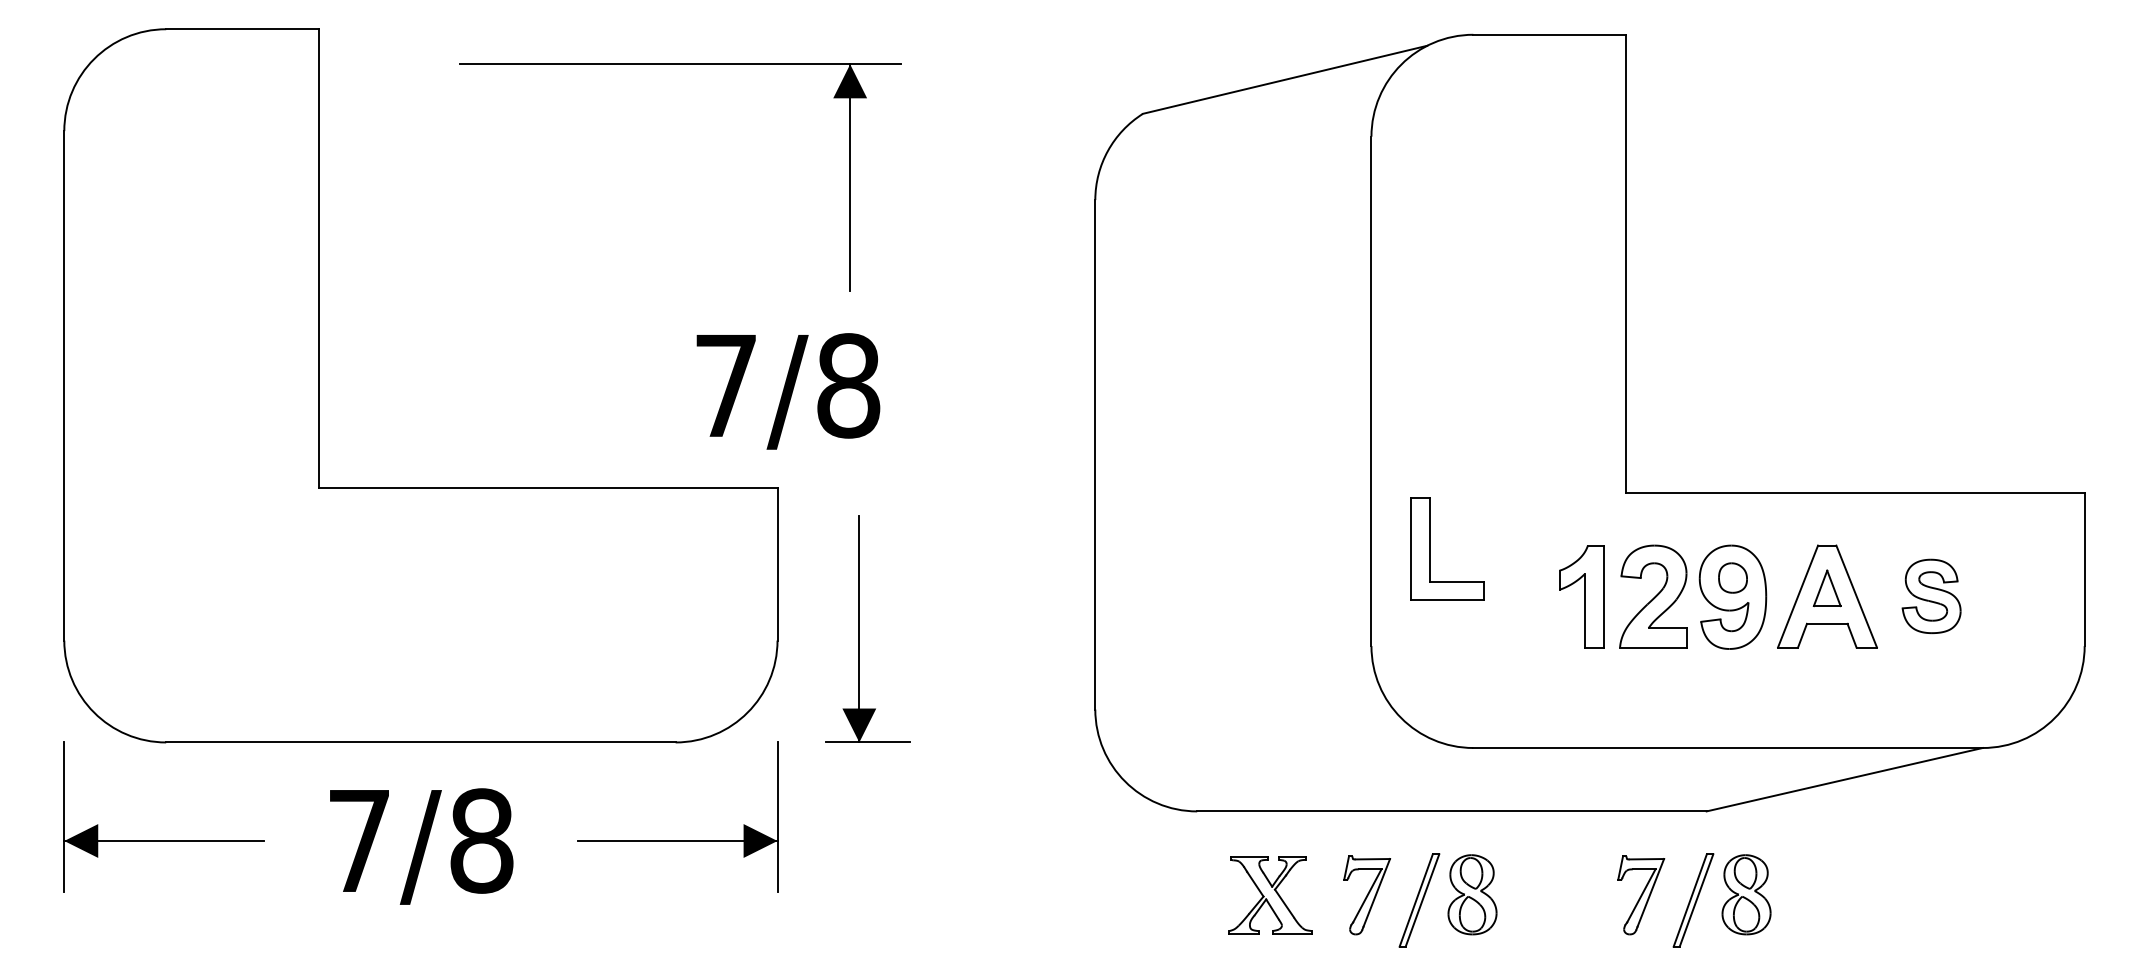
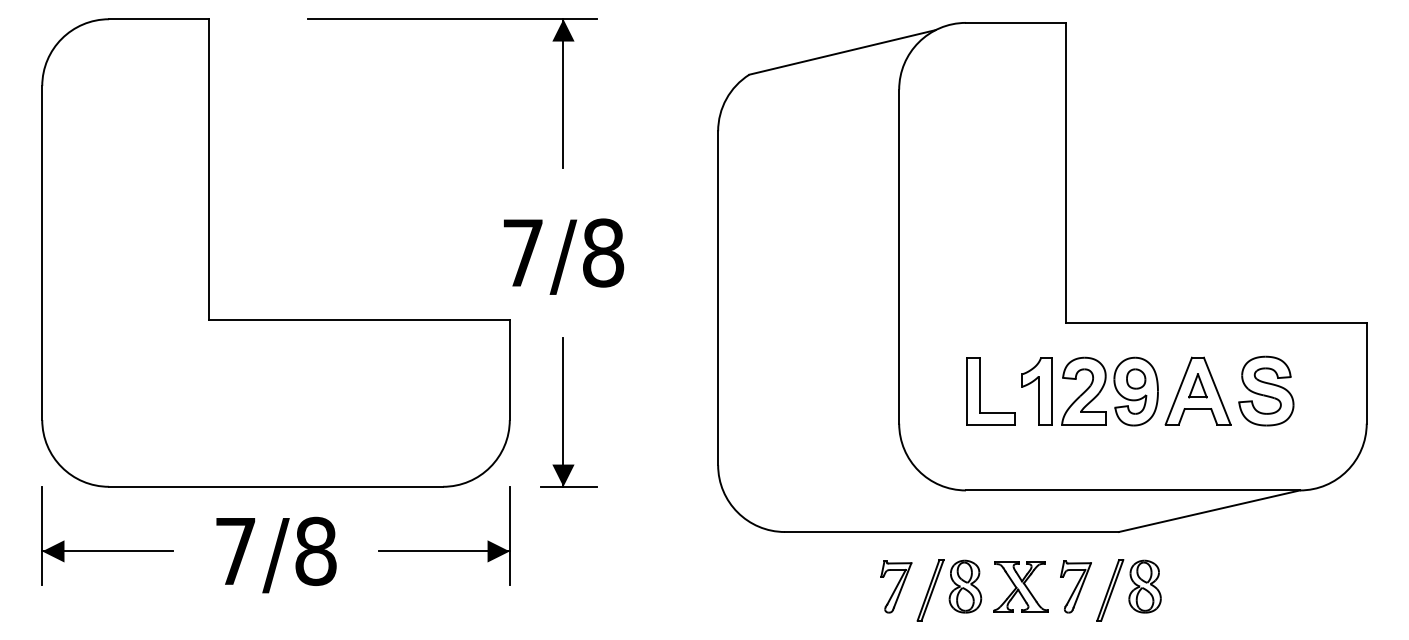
part: (680, 64) -> (452, 19), moved
text: (789, 391) -> (564, 256), moved
part: (1431, 549) -> (980, 391), moved
part: (1931, 595) -> (1266, 390), size x1.43
part: (1269, 894) -> (1020, 586), moved

